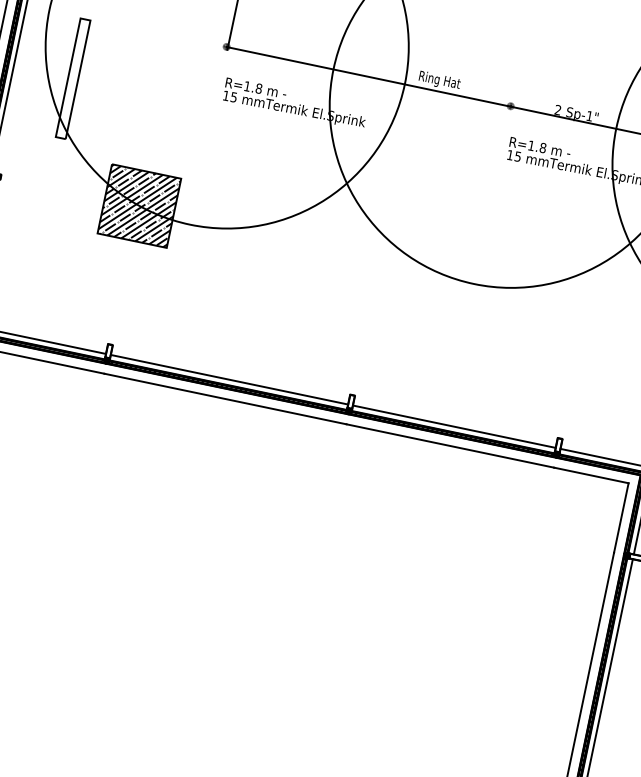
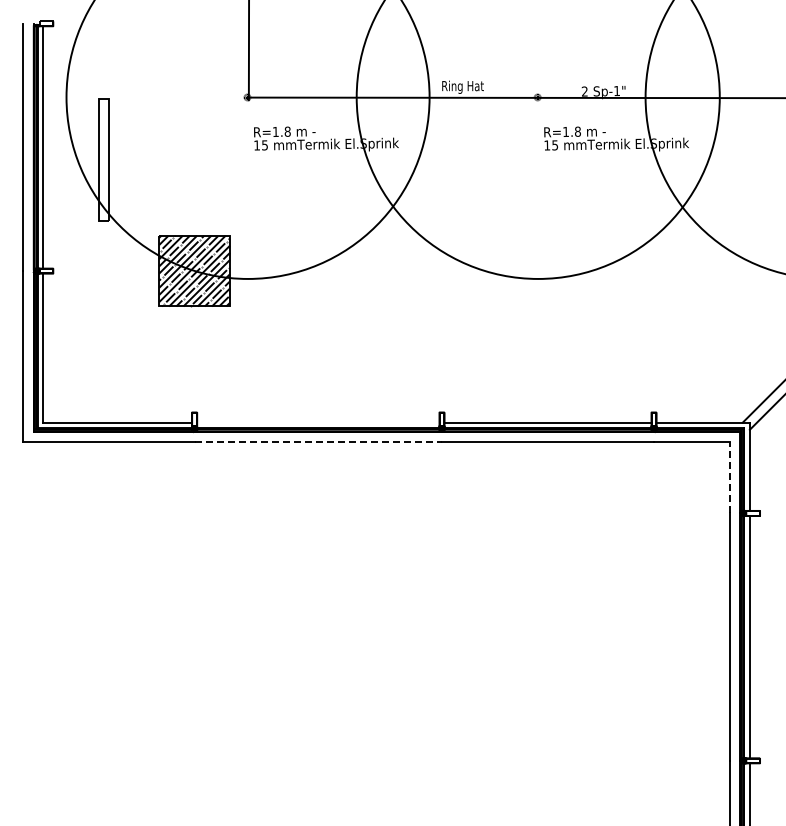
line: (229, 379) -> (318, 422), removed
line: (225, 399) -> (318, 442), solid -> dashed
line: (621, 517) -> (730, 477), solid -> dashed

